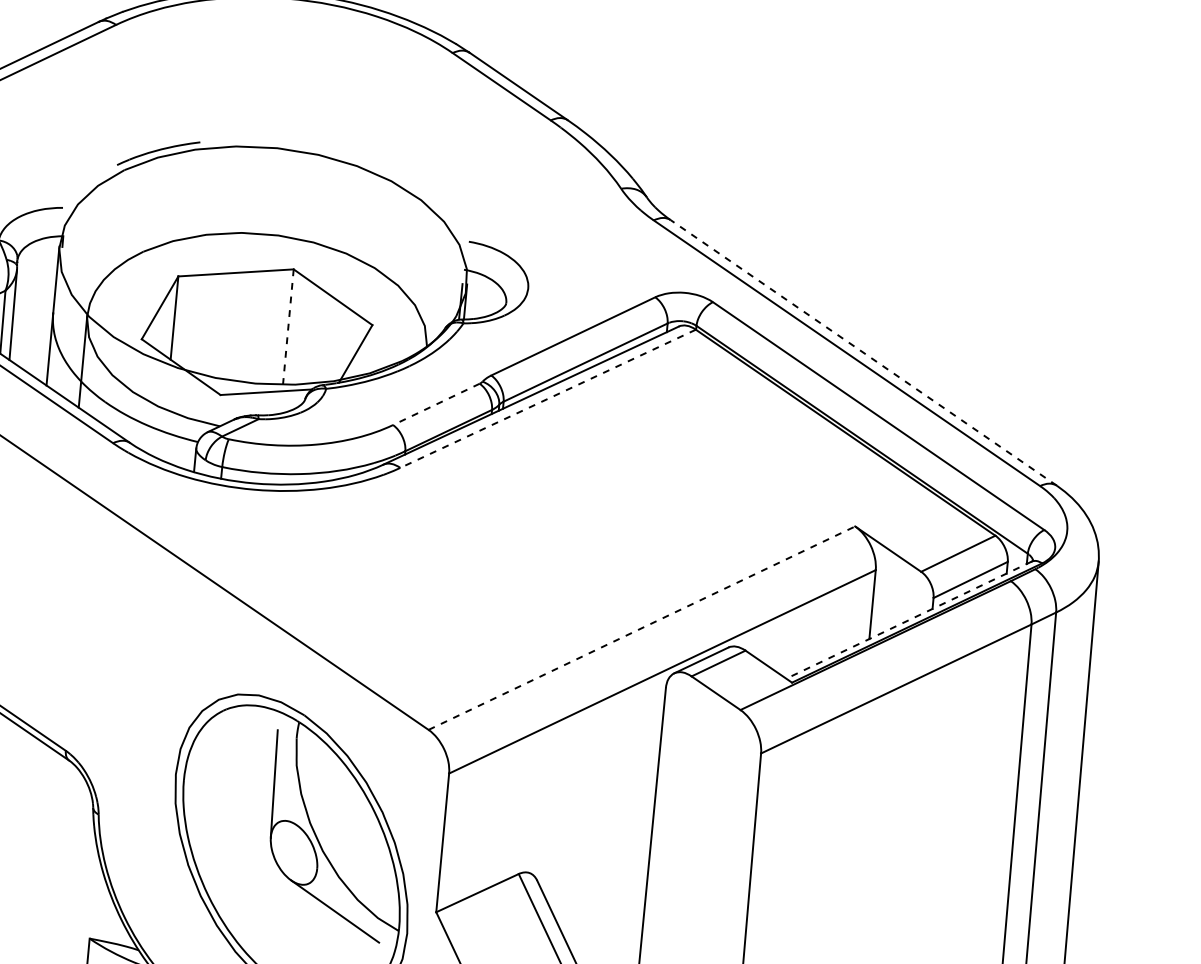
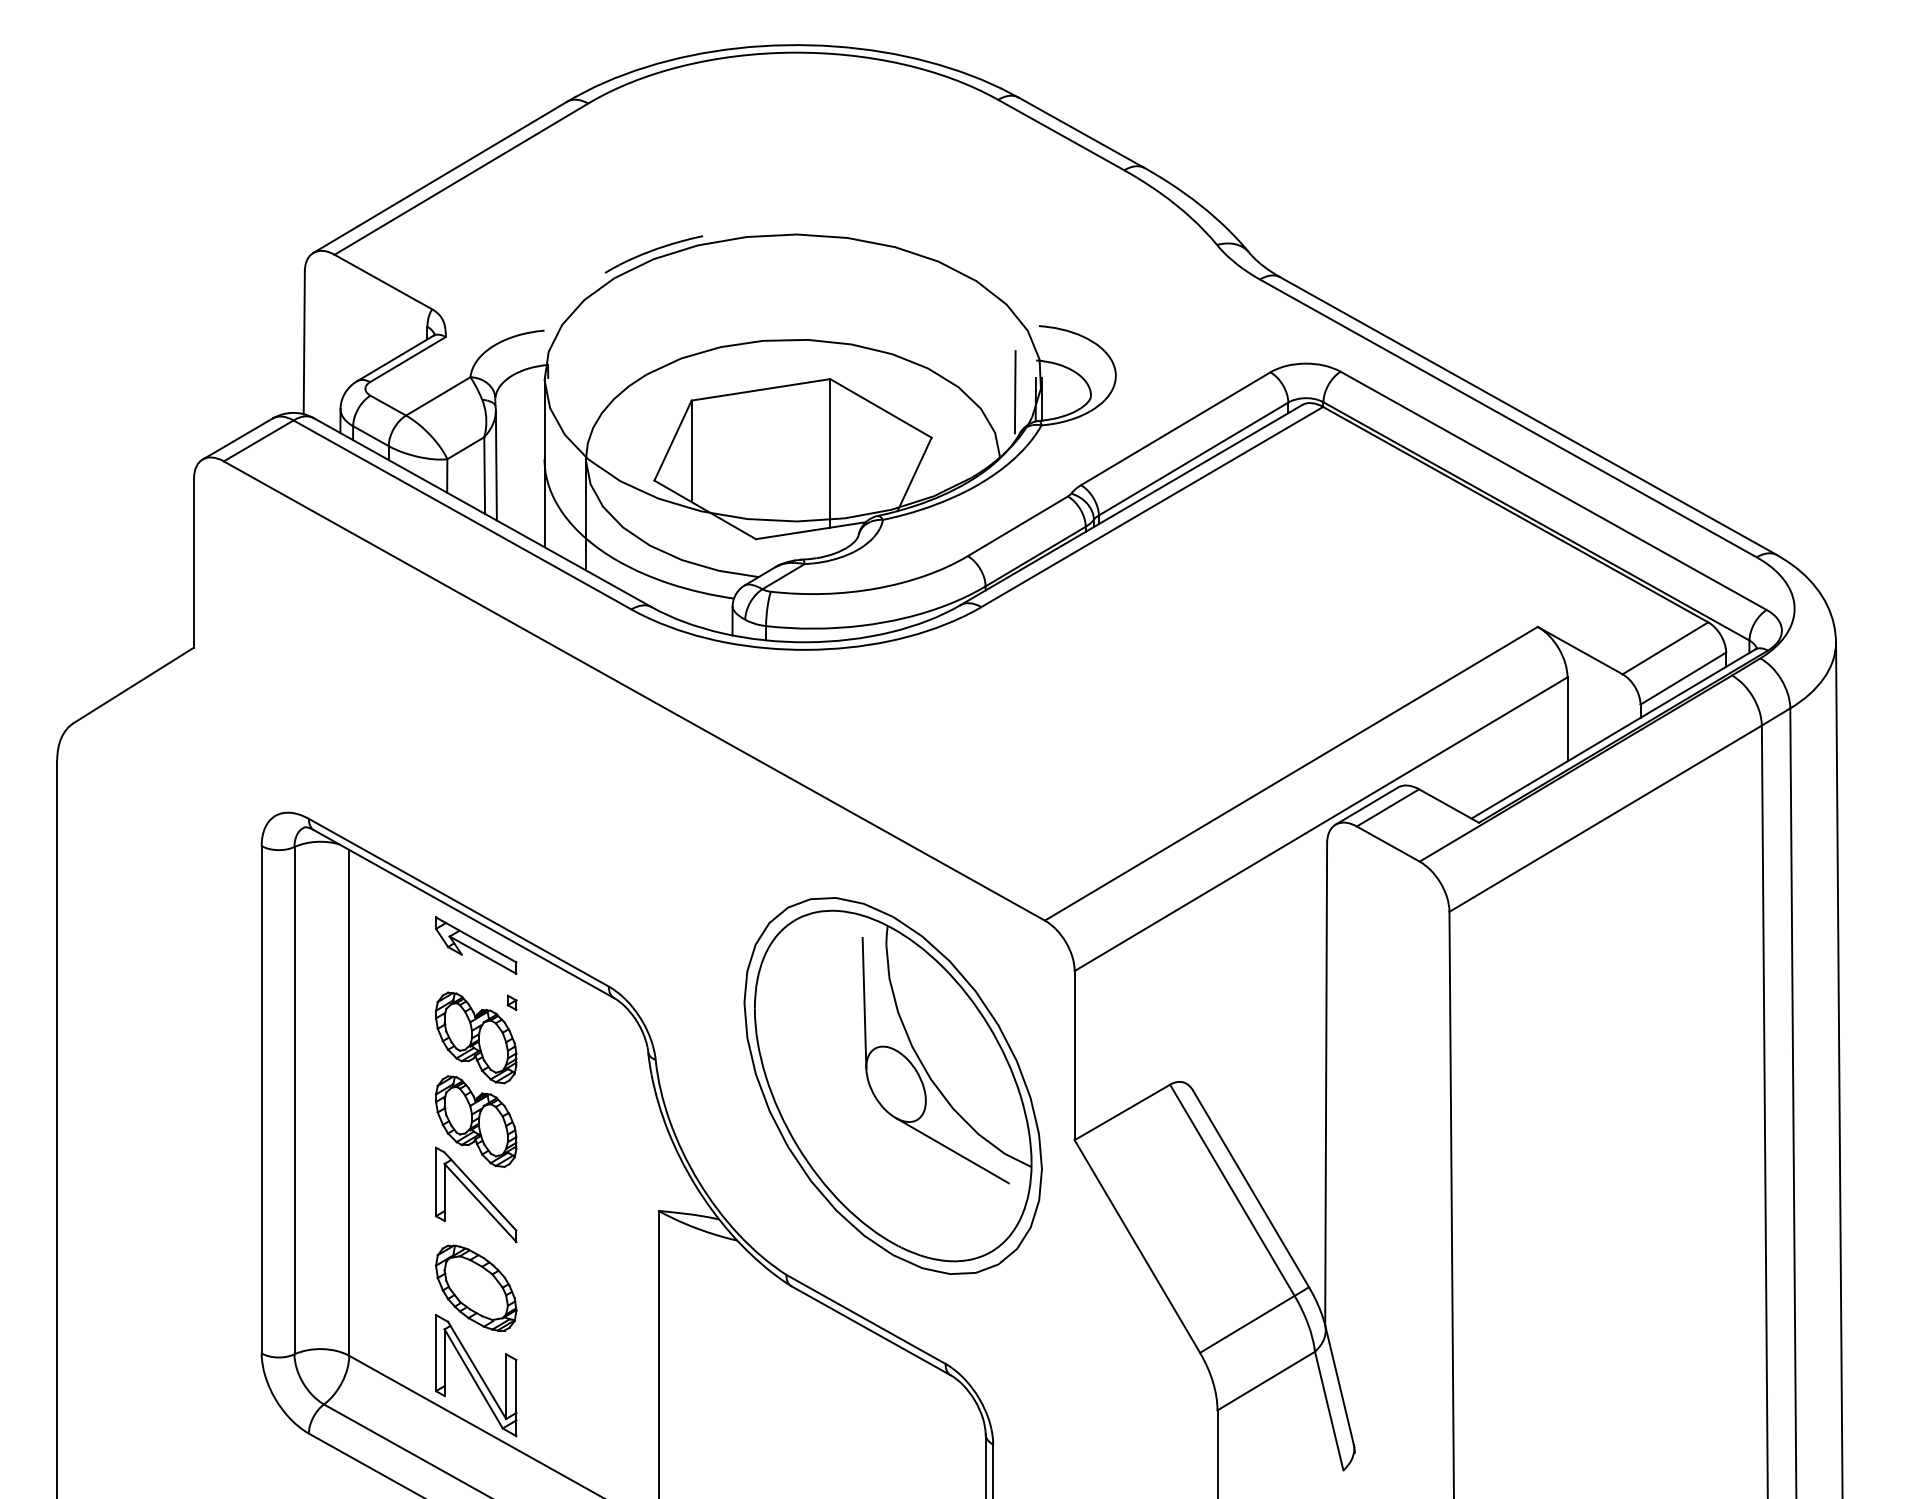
line: (443, 294) -> (1014, 392), added
line: (288, 330) -> (830, 453), dashed -> solid
line: (863, 353) -> (1528, 416), dashed -> solid
line: (547, 399) -> (1151, 507), dashed -> solid
line: (436, 404) -> (1017, 526), dashed -> solid
line: (908, 620) -> (1612, 734), dashed -> solid
line: (642, 627) -> (1291, 773), dashed -> solid

